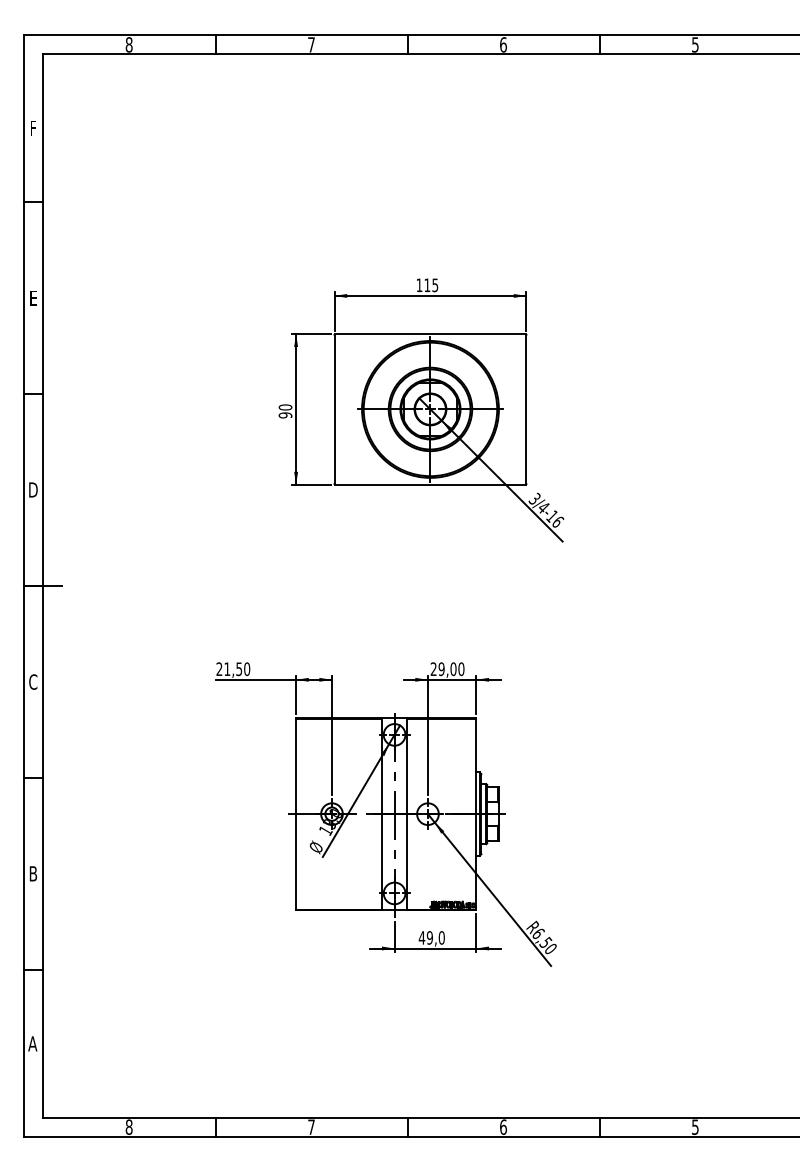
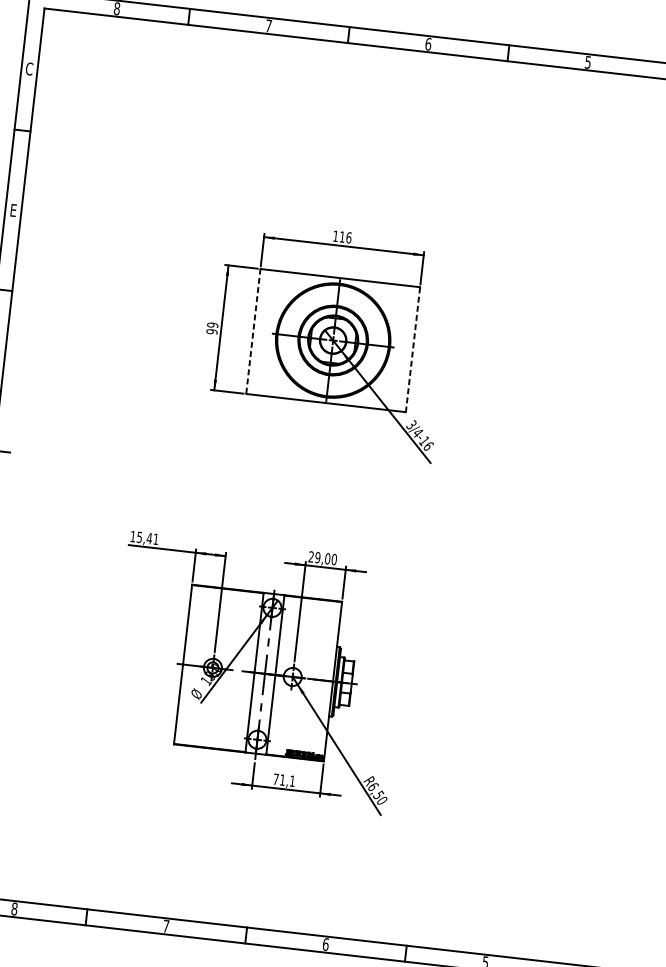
text: (33, 127) -> (29, 68), F -> C
text: (435, 285) -> (349, 237), 115 -> 116
text: (285, 407) -> (212, 325), 90 -> 99
line: (334, 409) -> (253, 331), solid -> dashed
line: (526, 409) -> (413, 349), solid -> dashed
text: (233, 669) -> (144, 538), 21,50 -> 15,41
text: (431, 937) -> (283, 779), 49,0 -> 71,1

